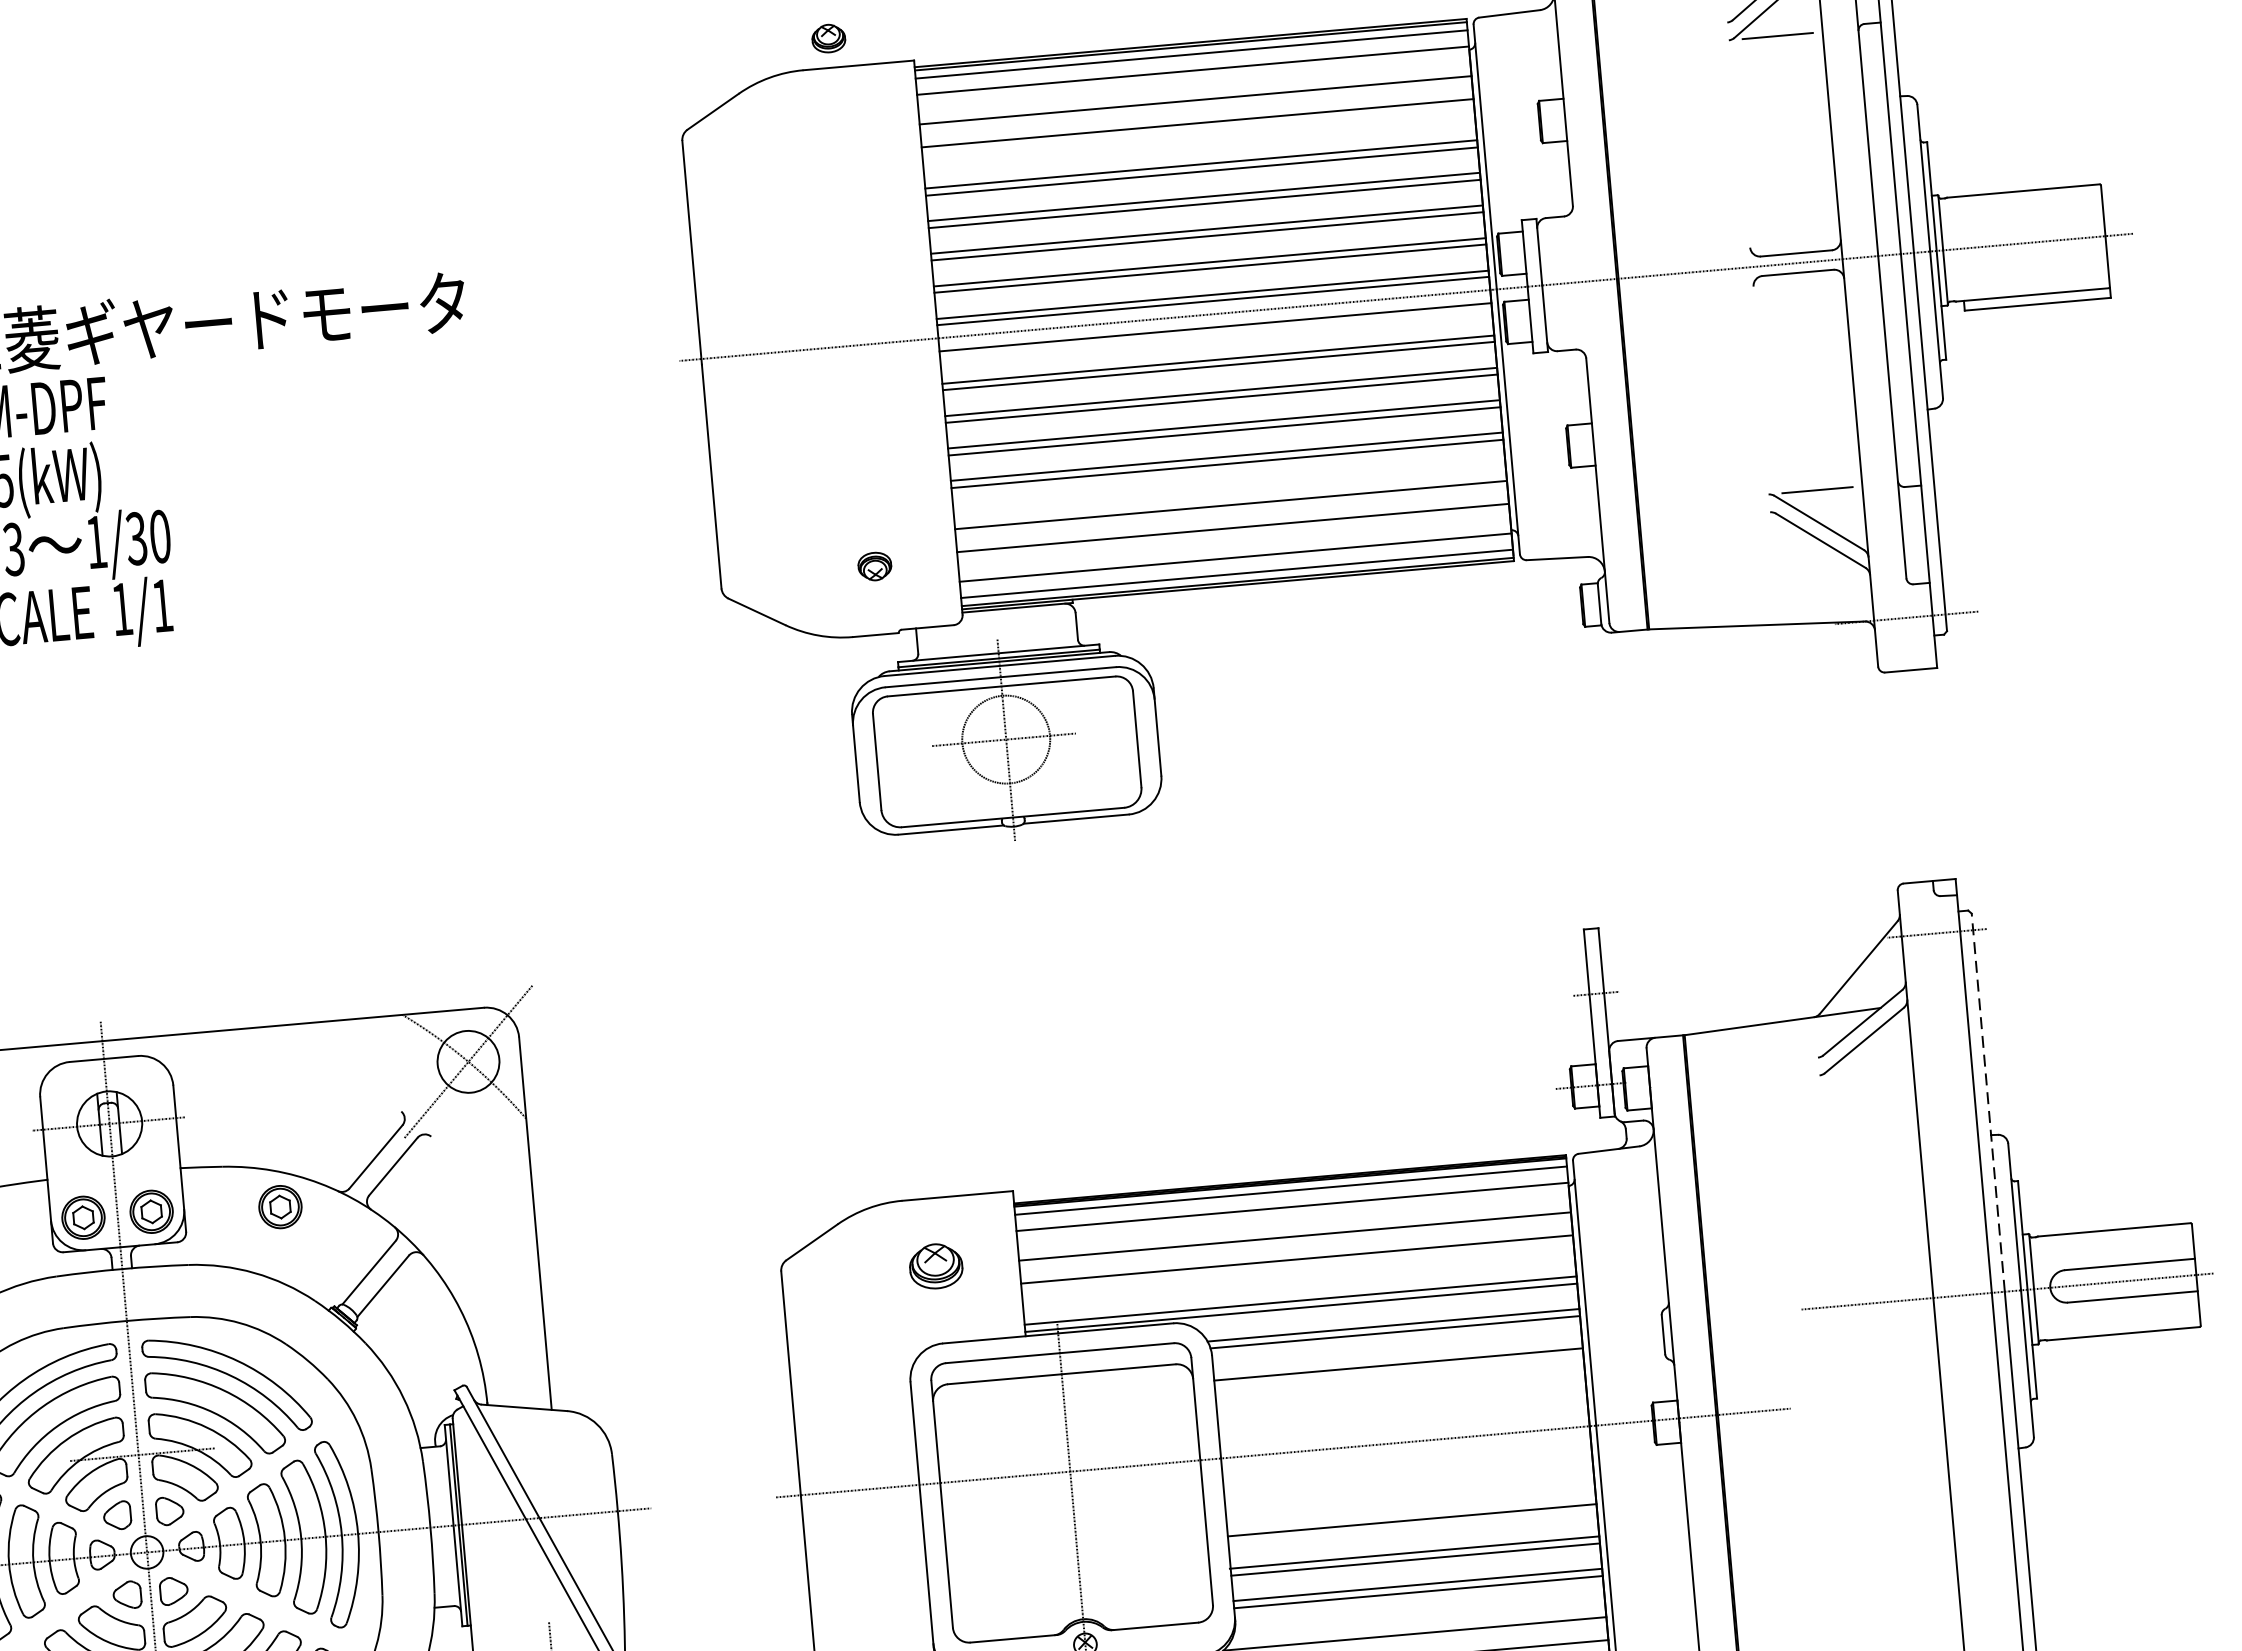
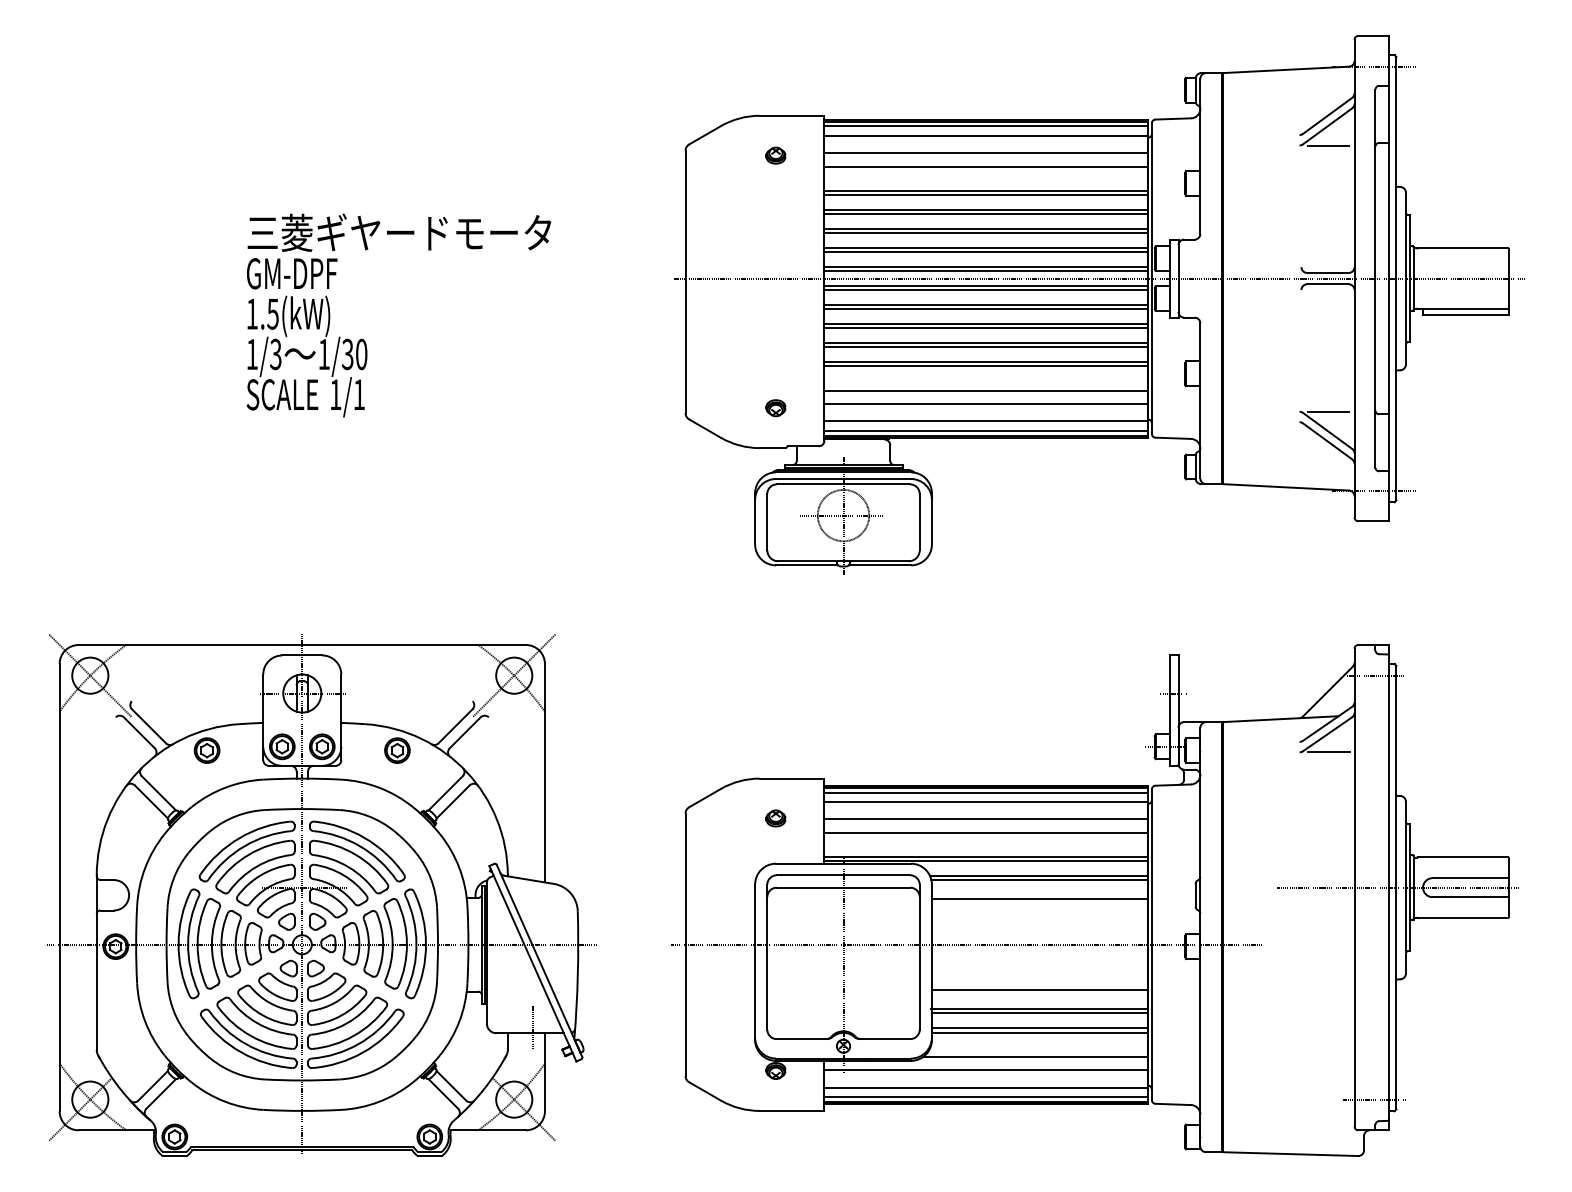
part: (827, 38) -> (775, 155), moved
line: (1216, 332) -> (986, 289), added
line: (1868, 1071) -> (1328, 752), added
line: (1988, 1102) -> (1396, 776), dashed -> solid
part: (935, 1266) -> (775, 818), size x0.62

